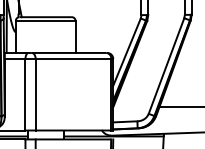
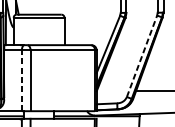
line: (166, 66) -> (142, 56), solid -> dashed
line: (25, 94) -> (21, 80), solid -> dashed

